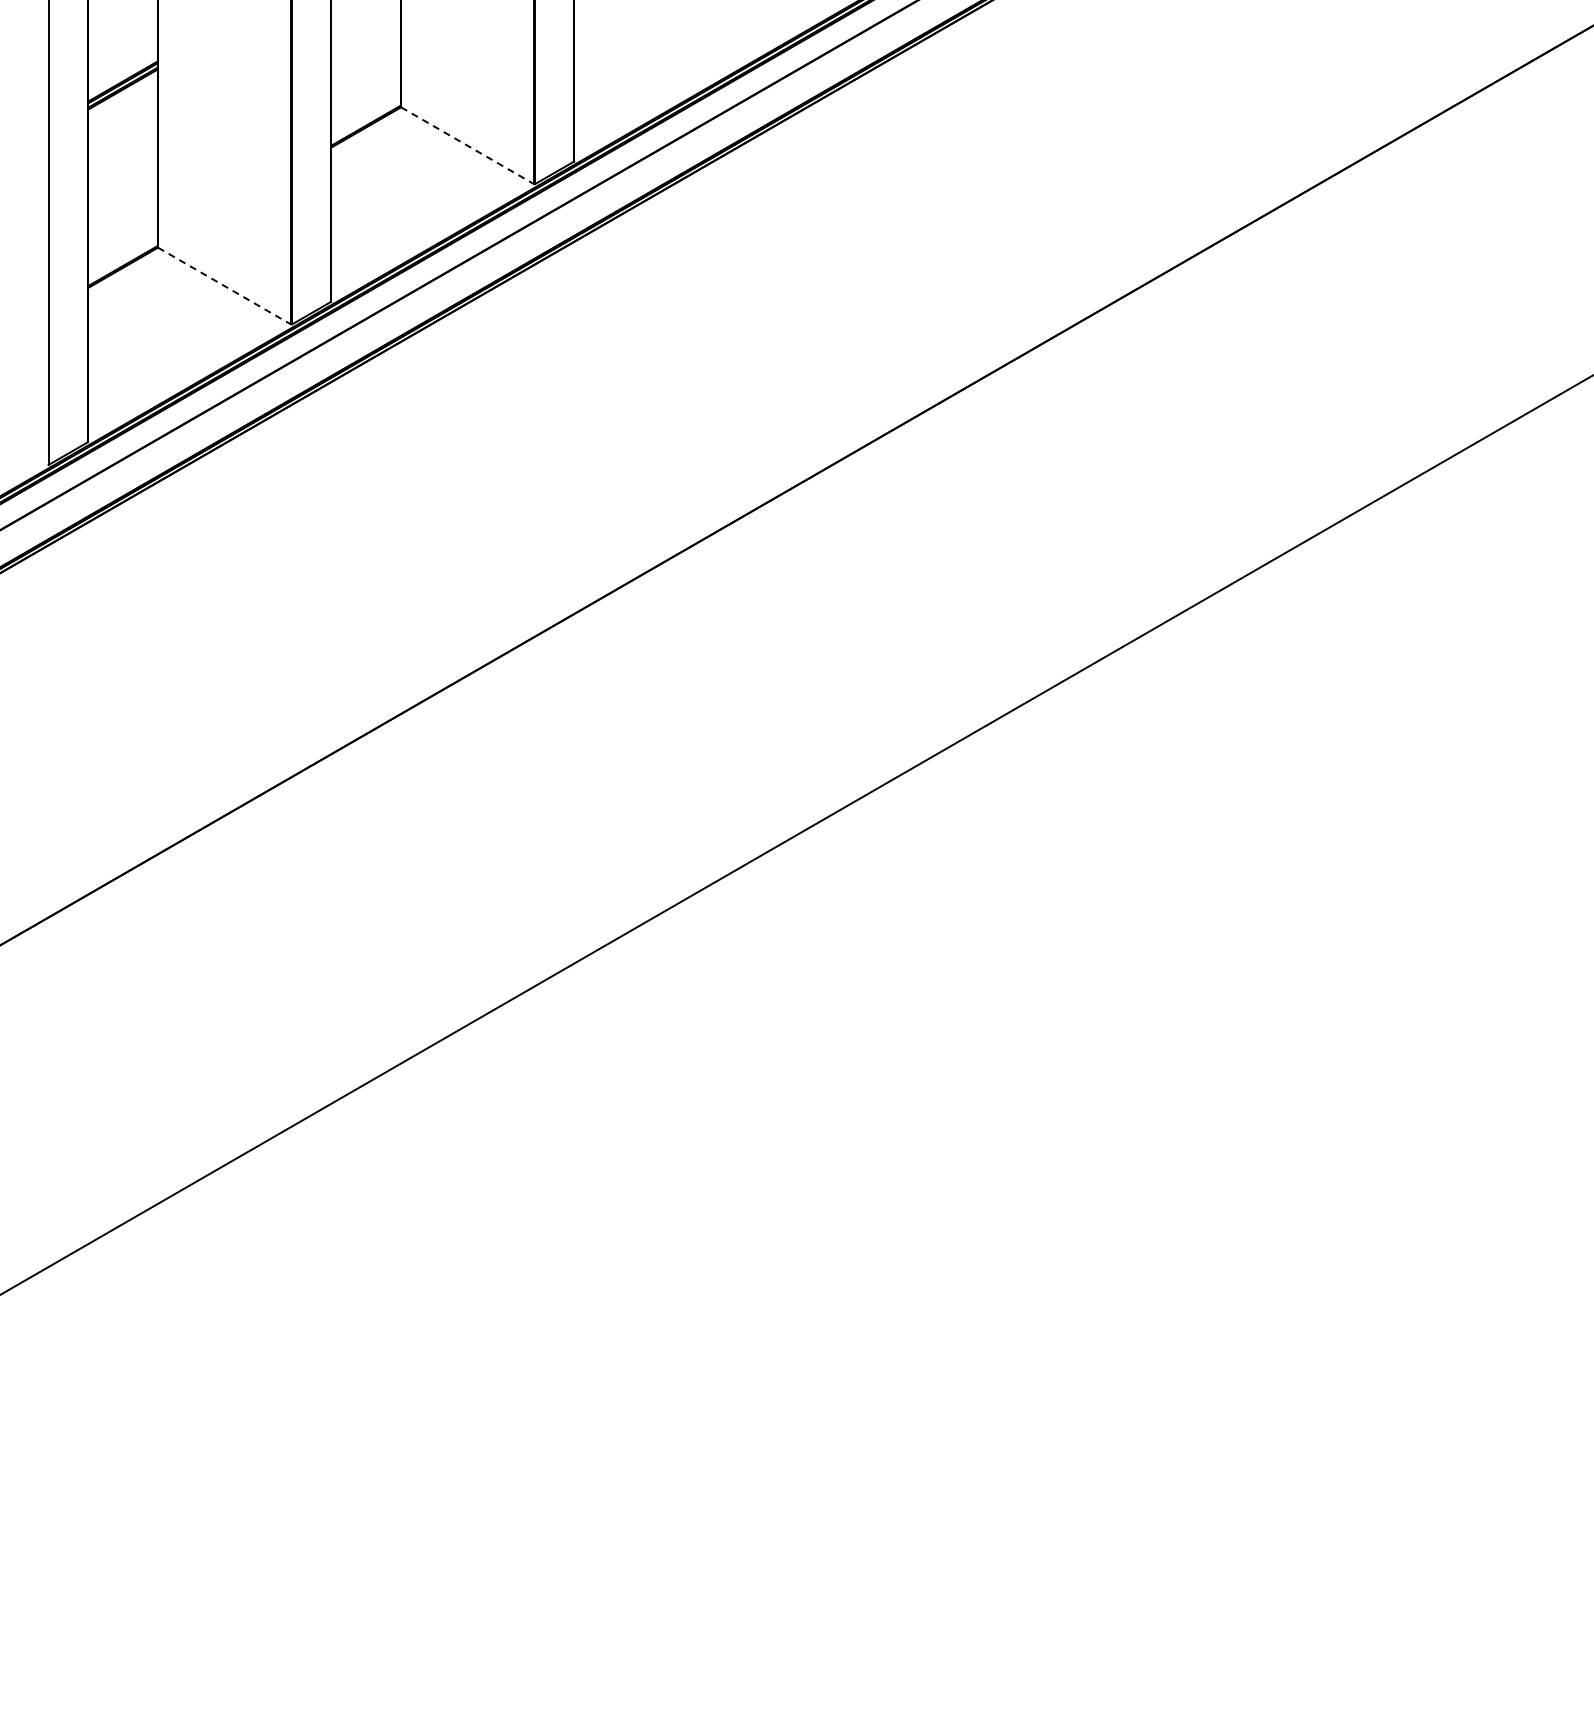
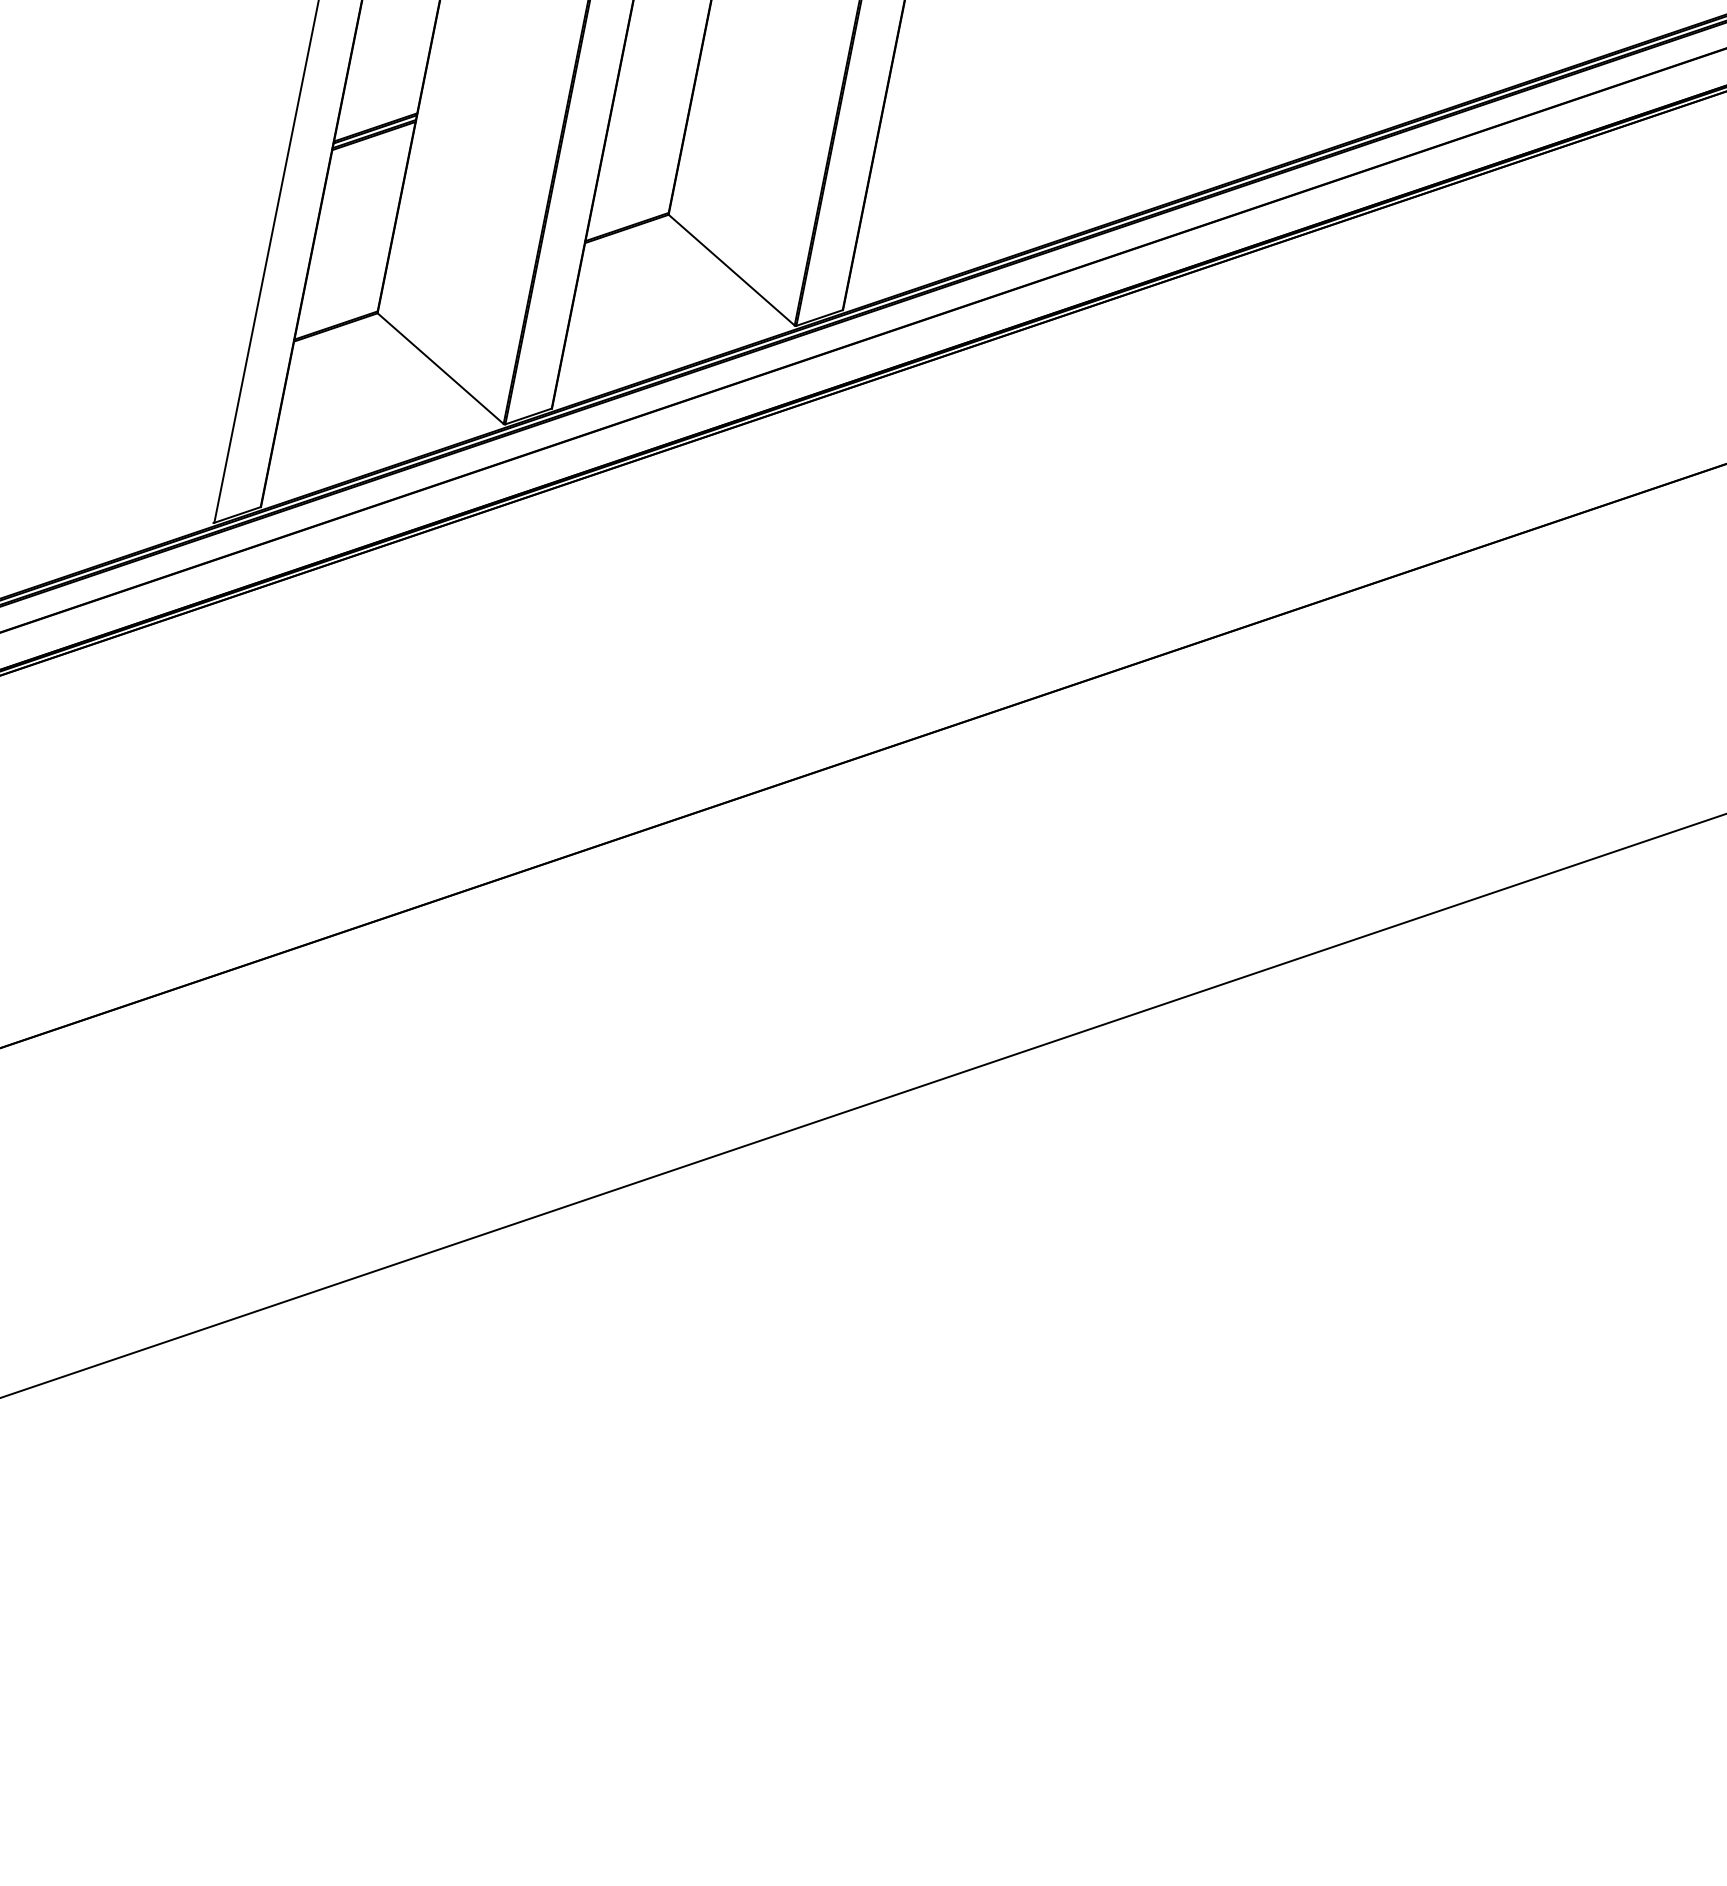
line: (467, 145) -> (731, 270), dashed -> solid
line: (224, 285) -> (440, 368), dashed -> solid

